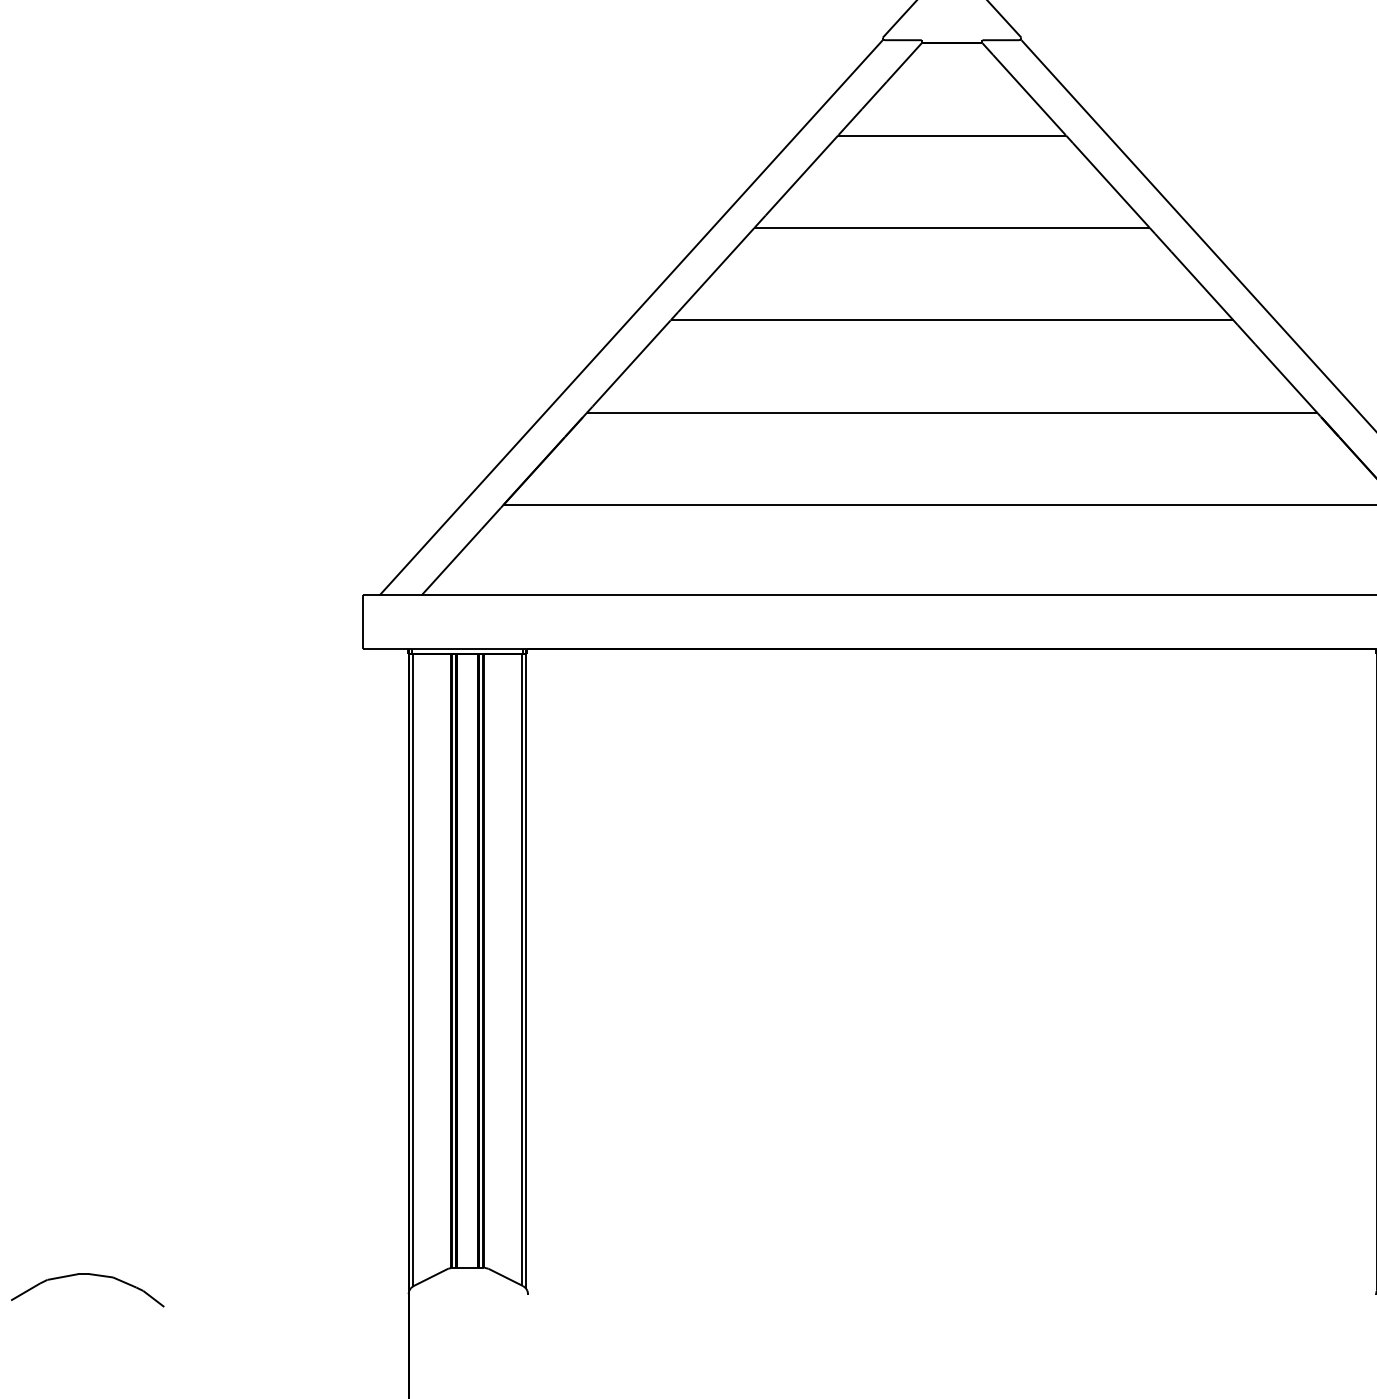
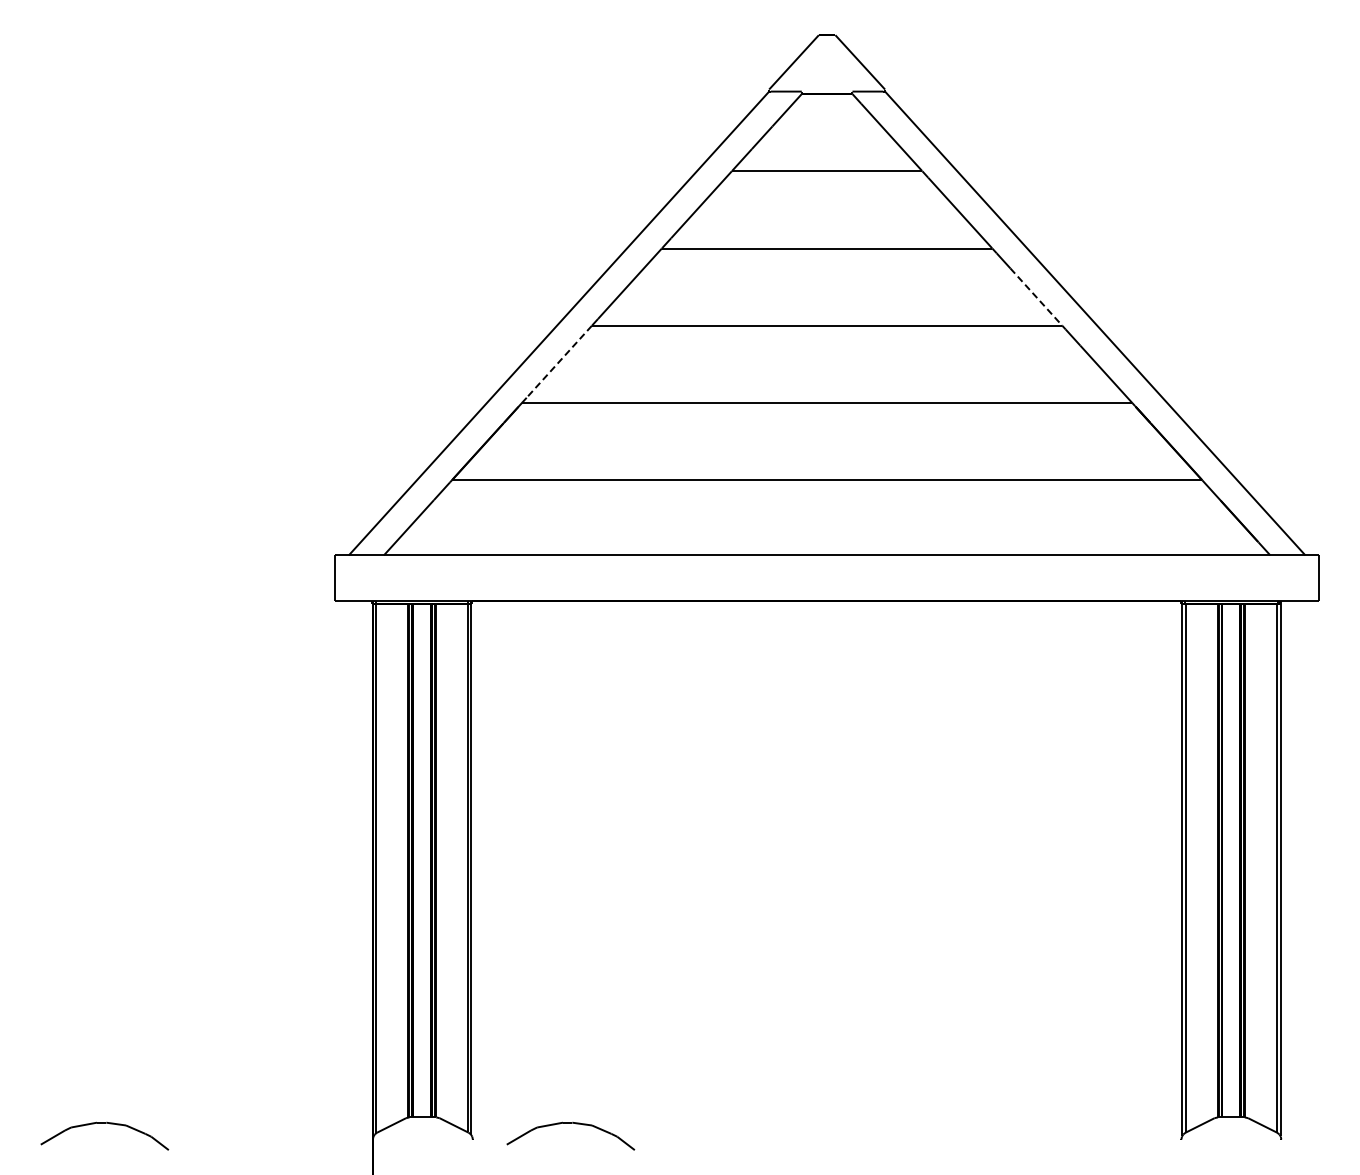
line: (1202, 286) -> (1036, 297), solid -> dashed
line: (631, 363) -> (559, 361), solid -> dashed
part: (645, 1275) -> (570, 1123), added

